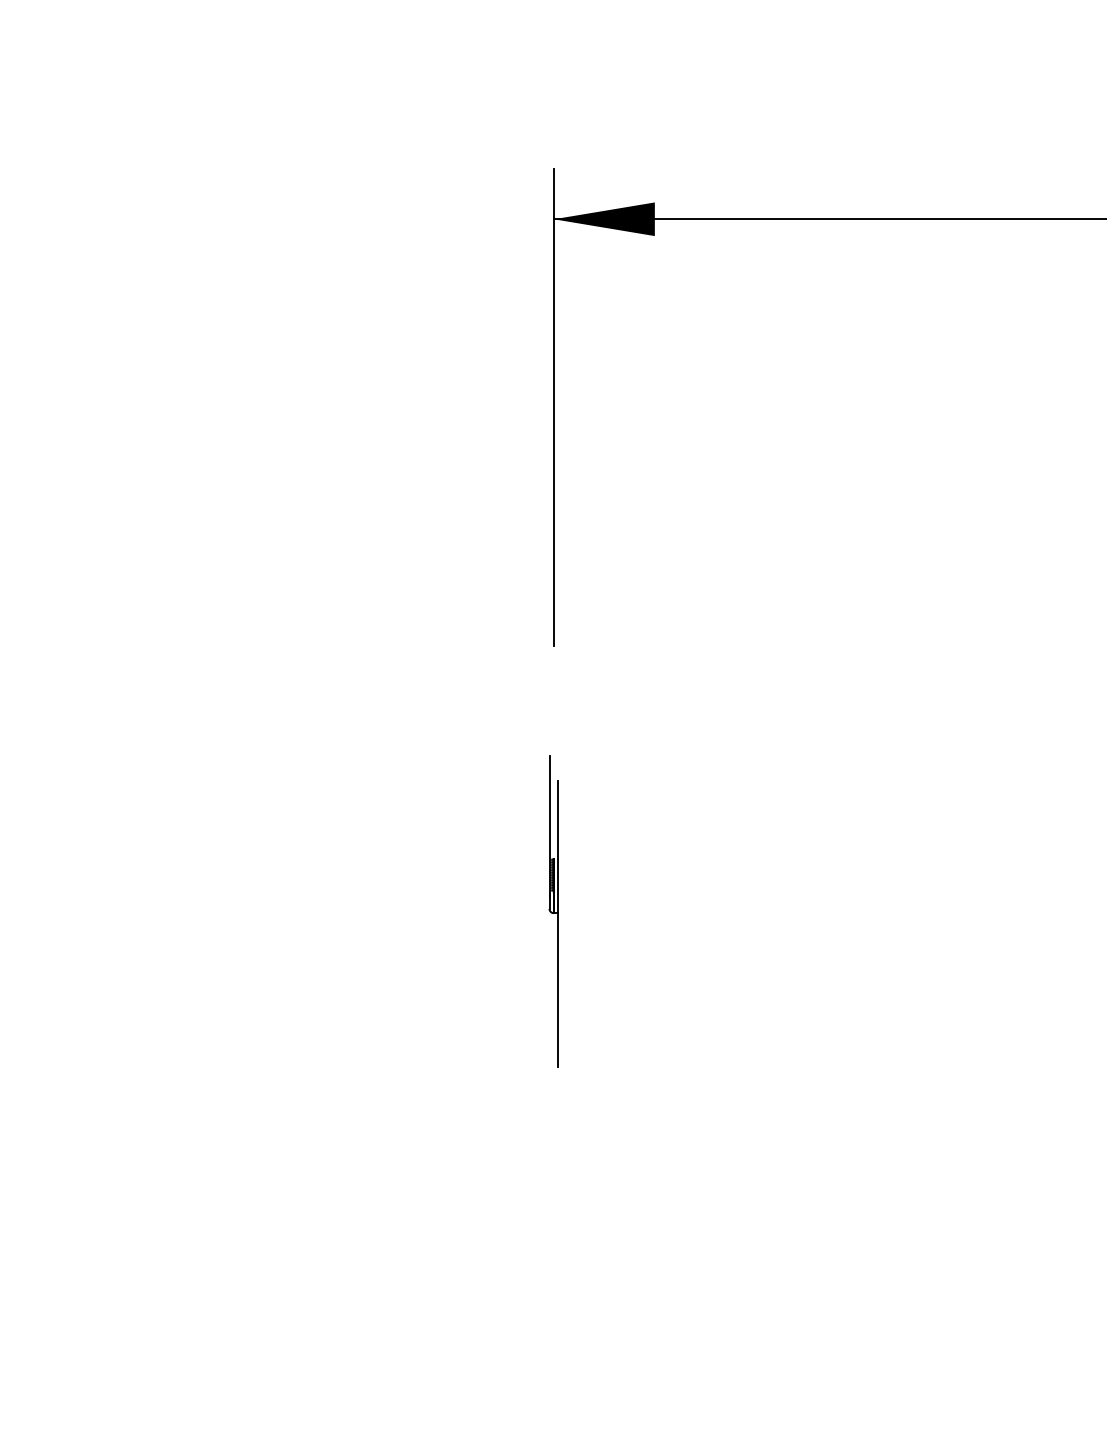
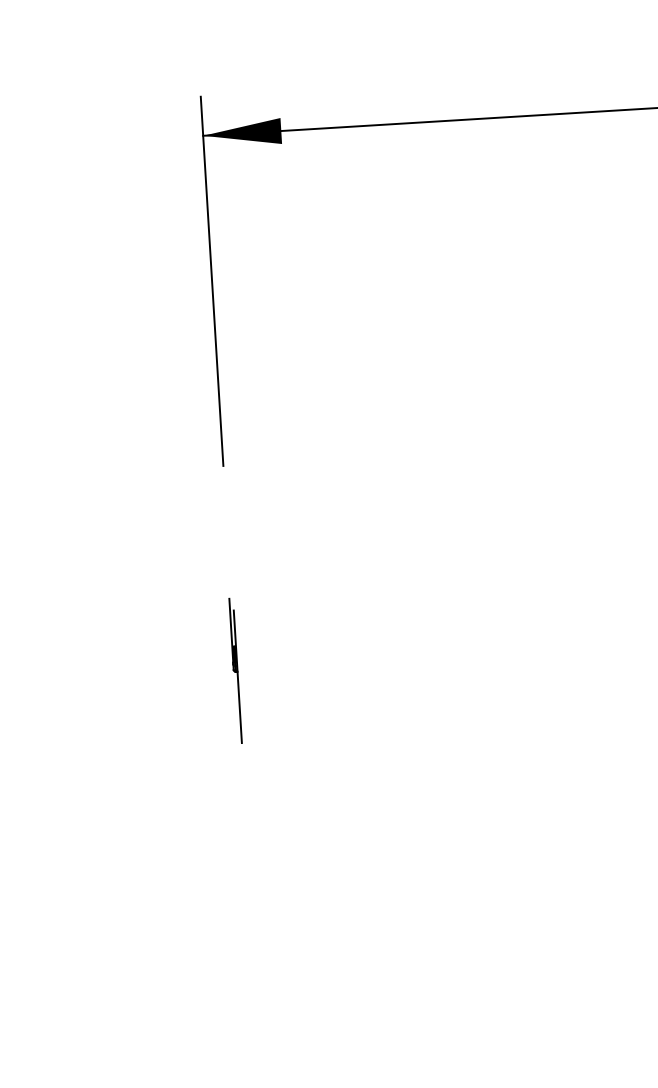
part: (553, 911) -> (235, 671), size x0.6

